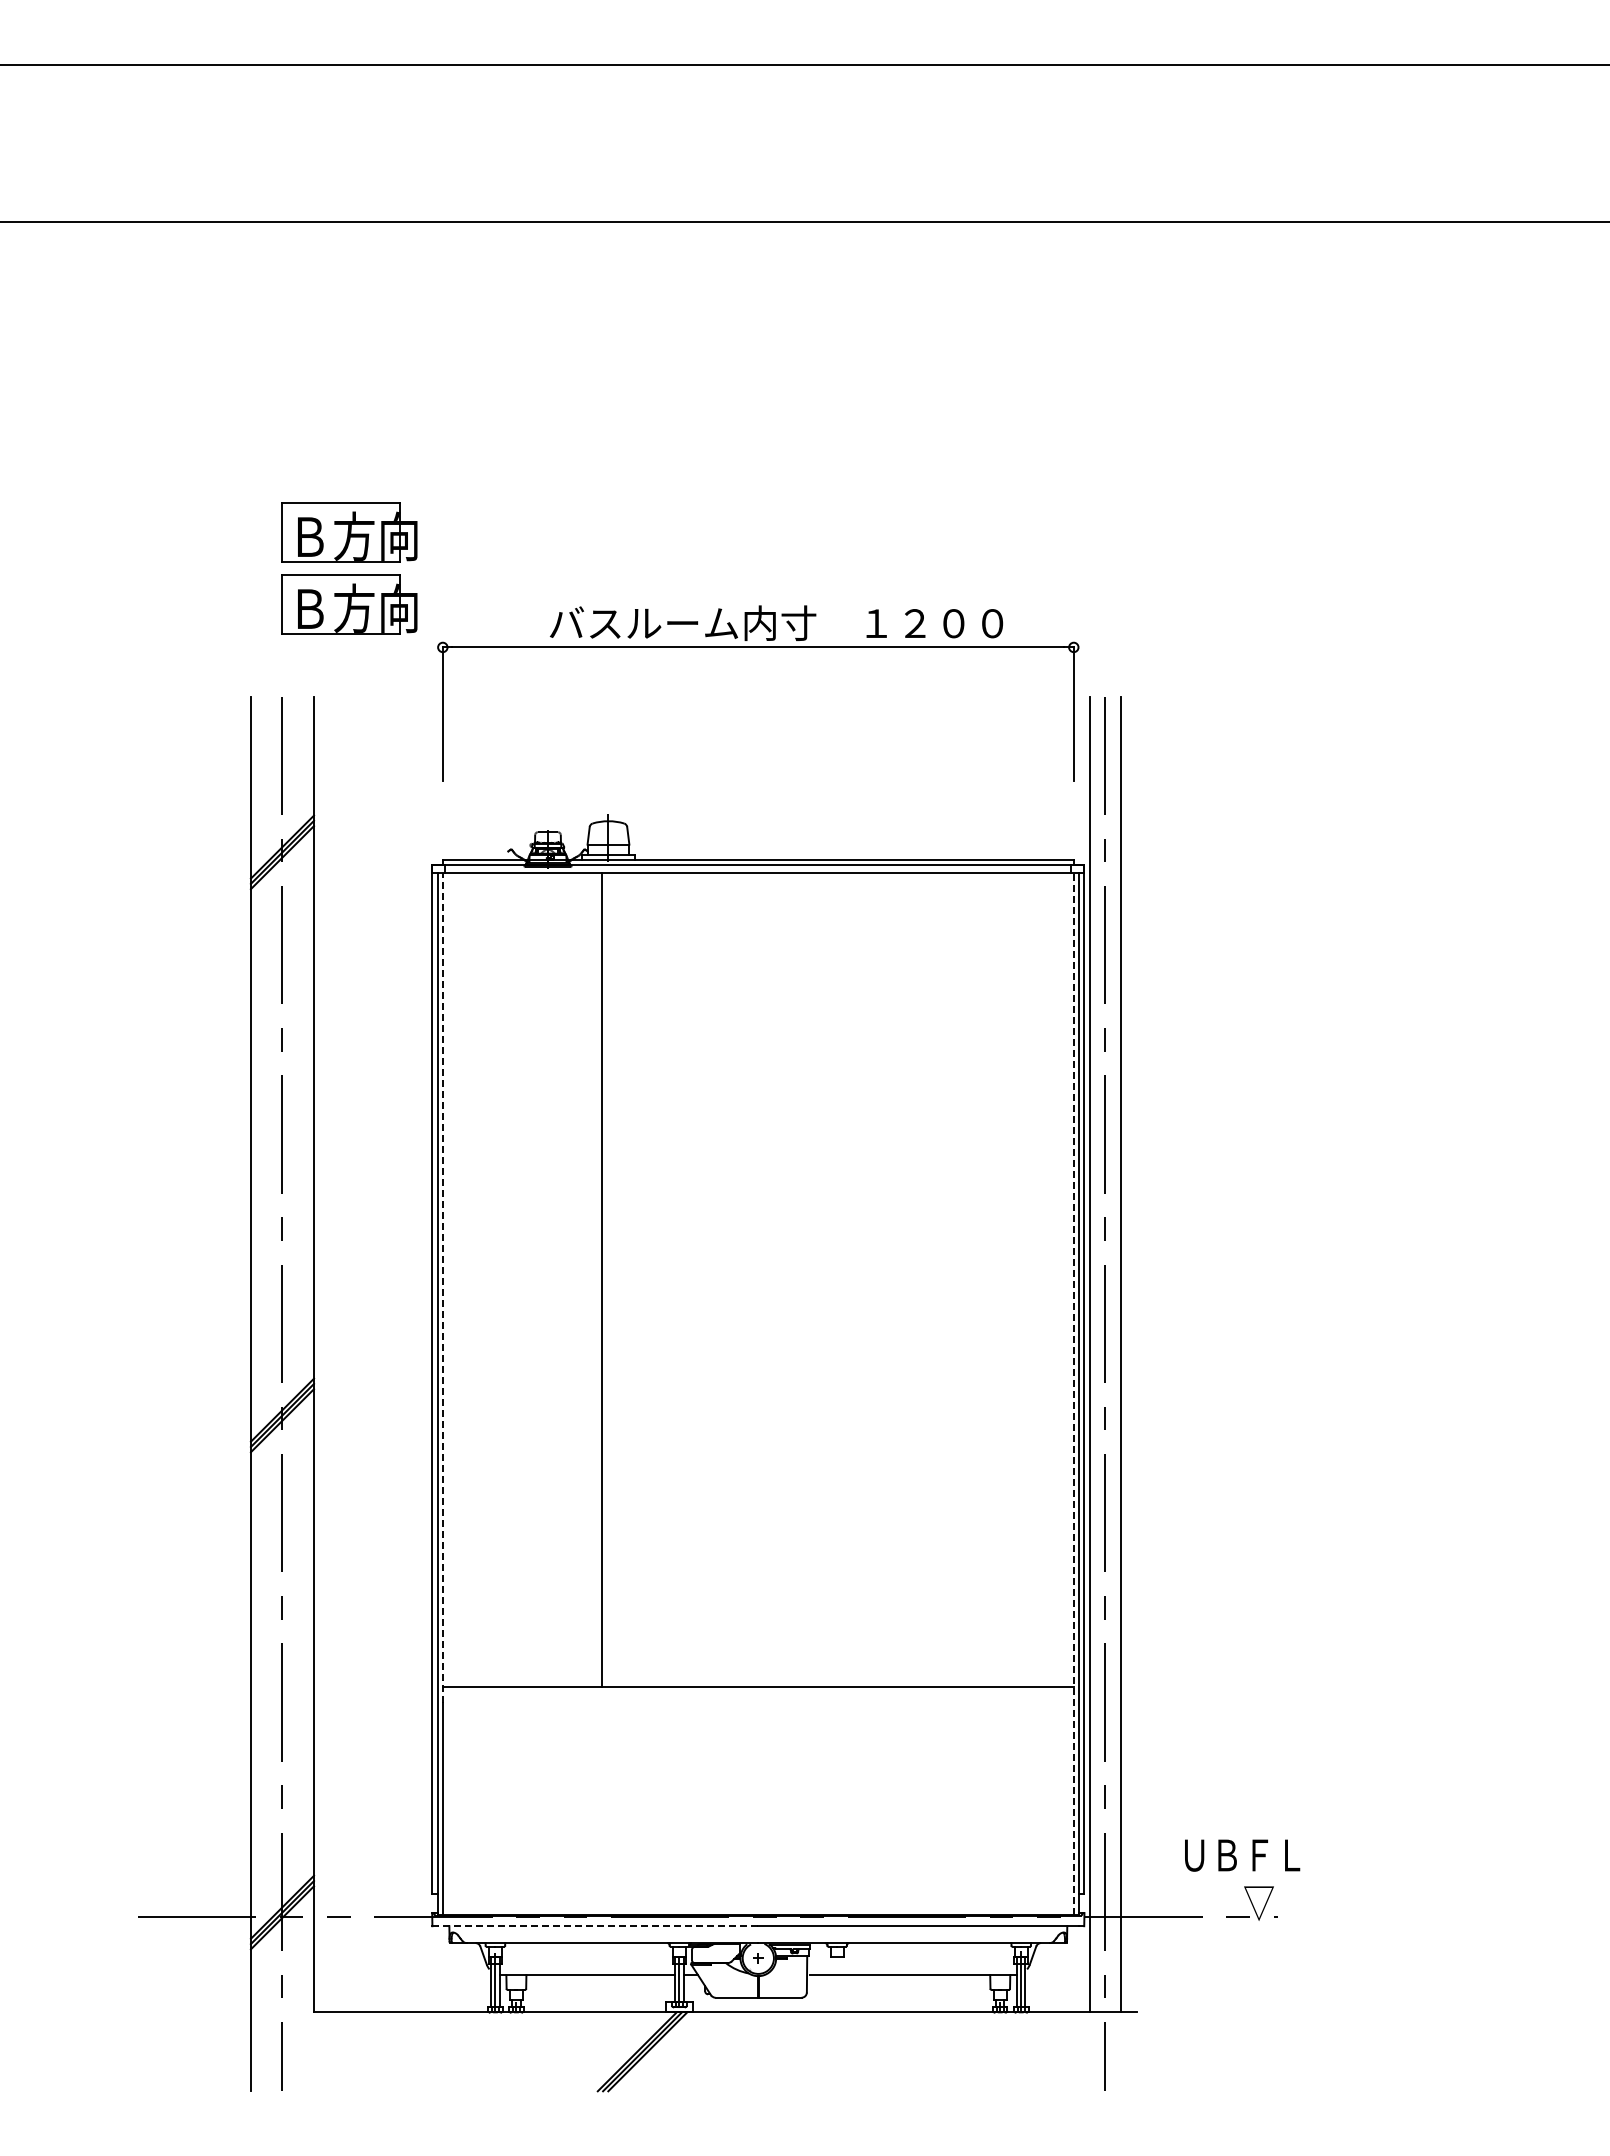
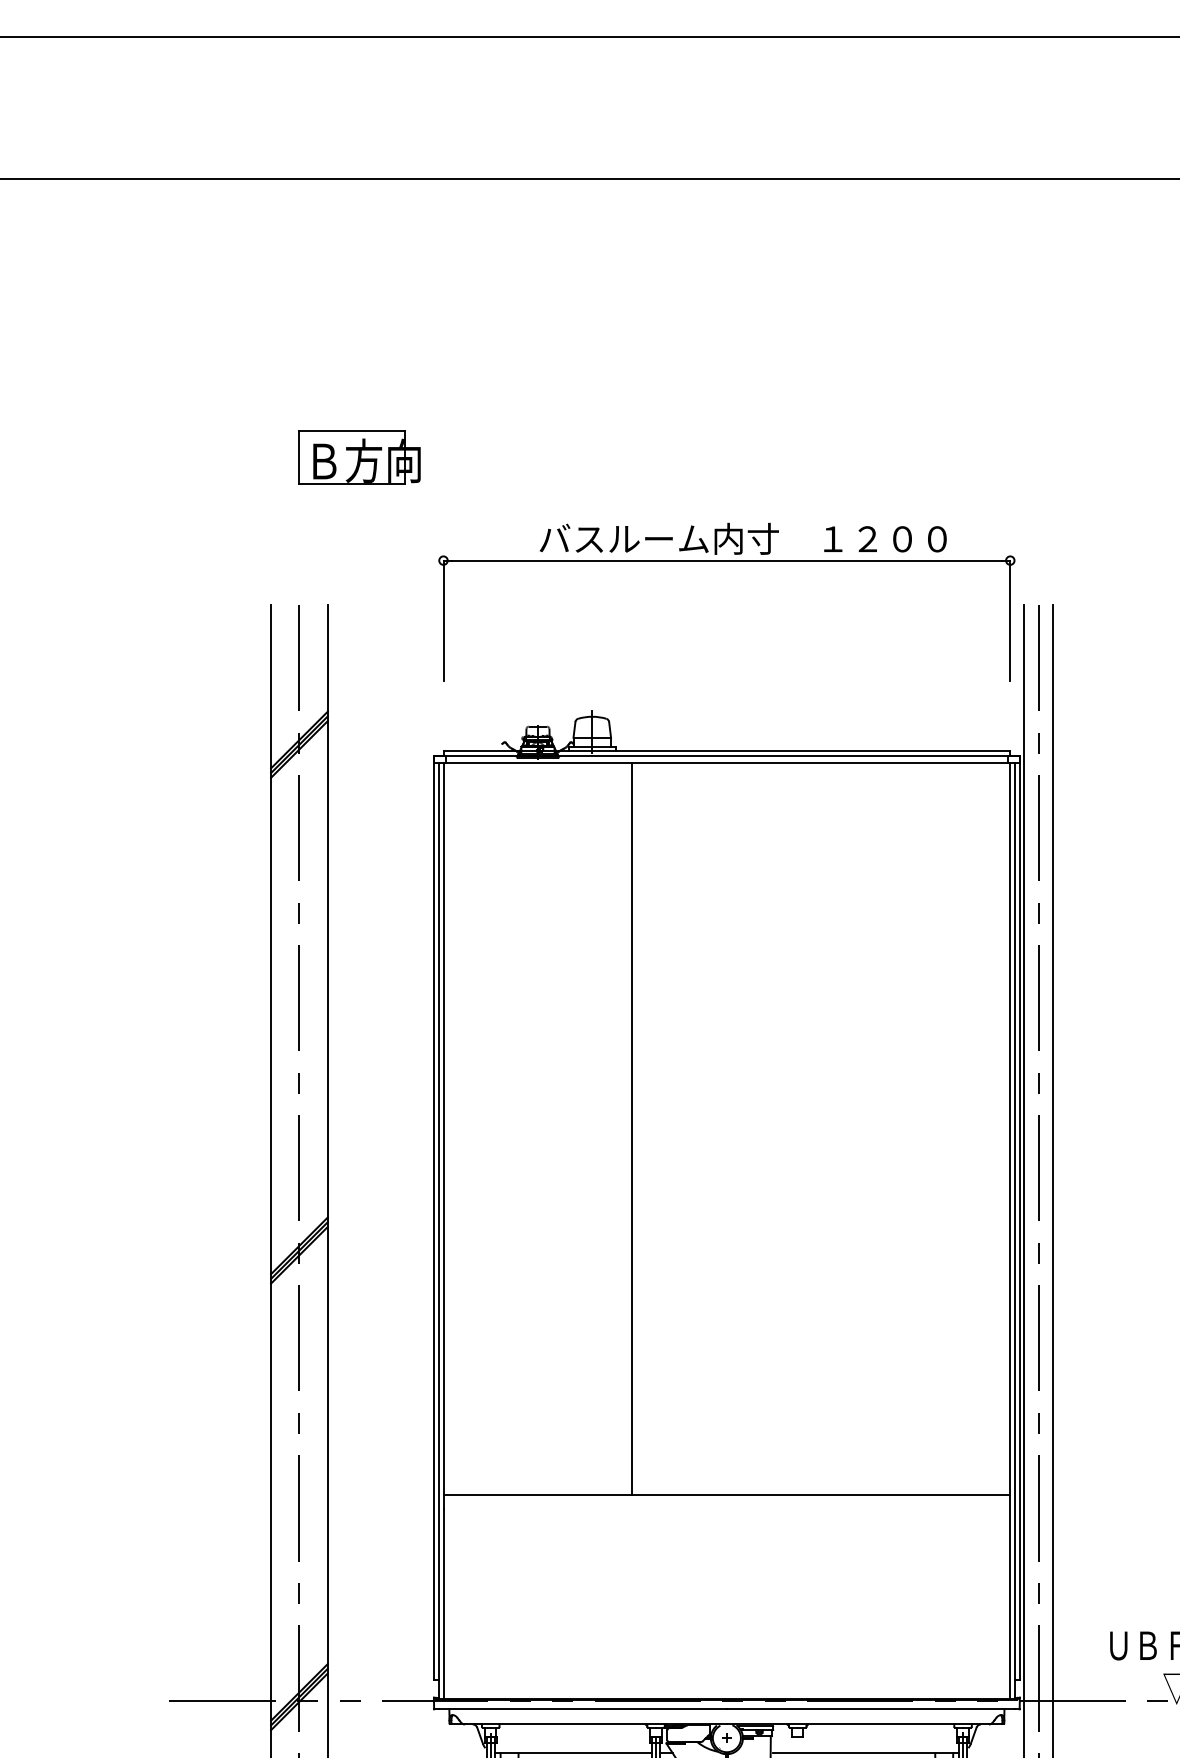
part: (349, 604) -> (359, 522), removed
line: (602, 1280) -> (632, 1129), moved
line: (442, 1287) -> (443, 1135), dashed -> solid
line: (1073, 1393) -> (1010, 1230), dashed -> solid
line: (597, 1926) -> (582, 1709), dashed -> solid

